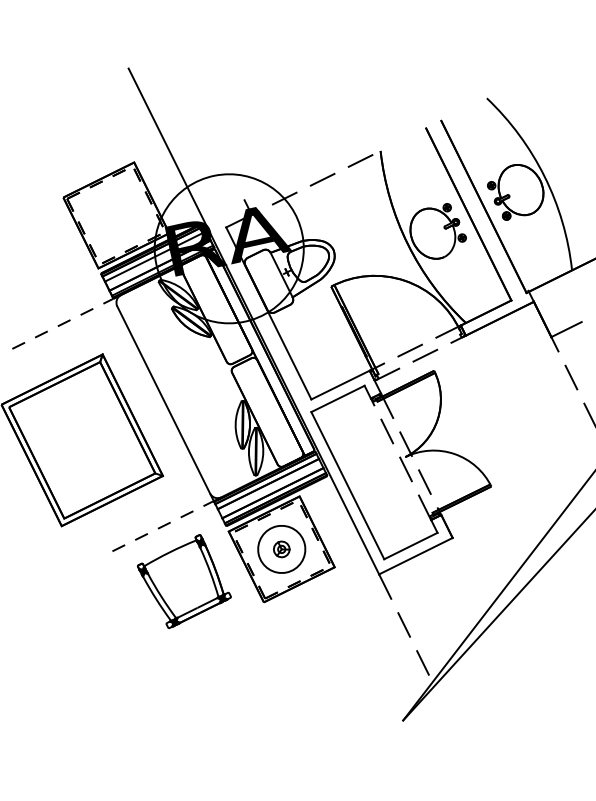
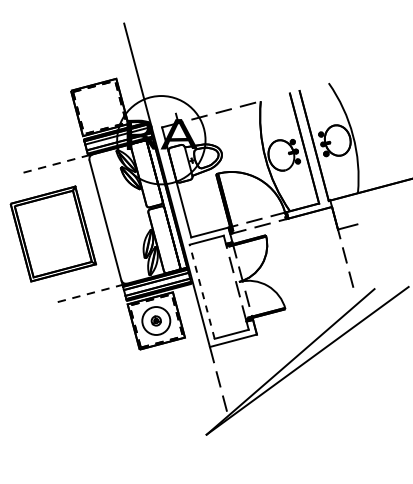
line: (348, 485) -> (202, 291), solid -> dashed
part: (183, 582) -> (95, 328), removed

